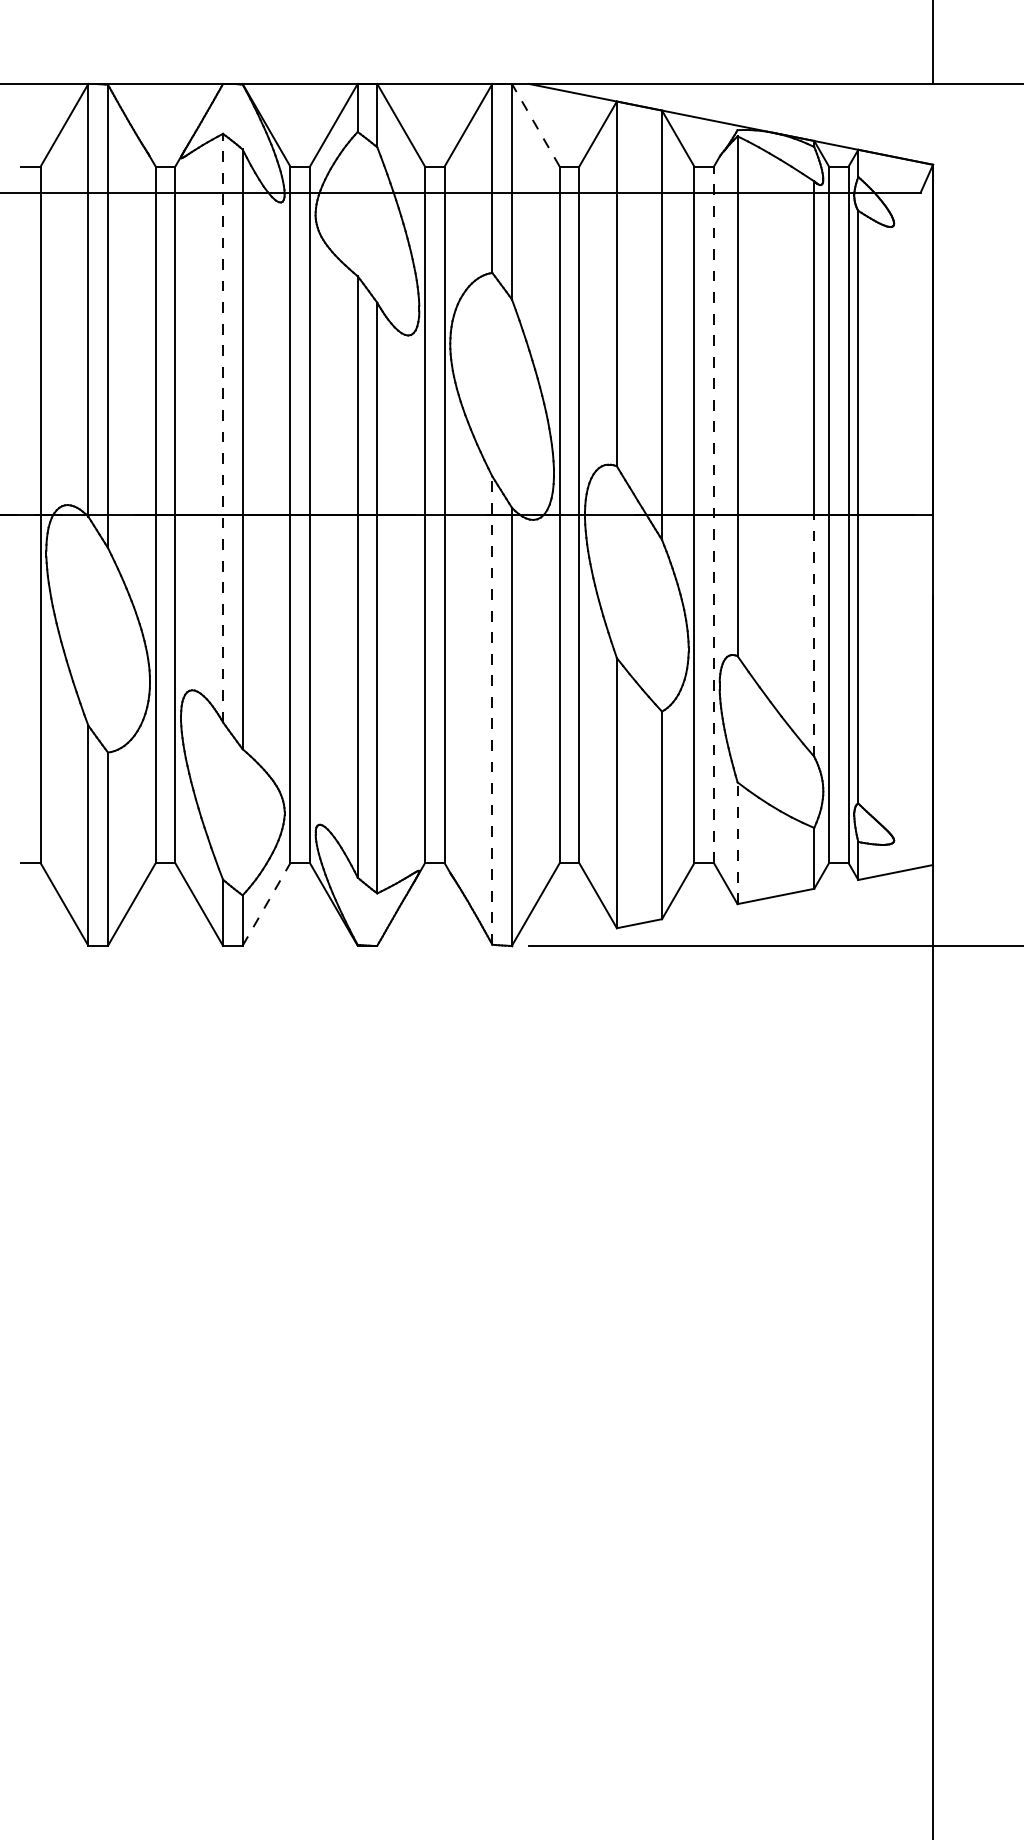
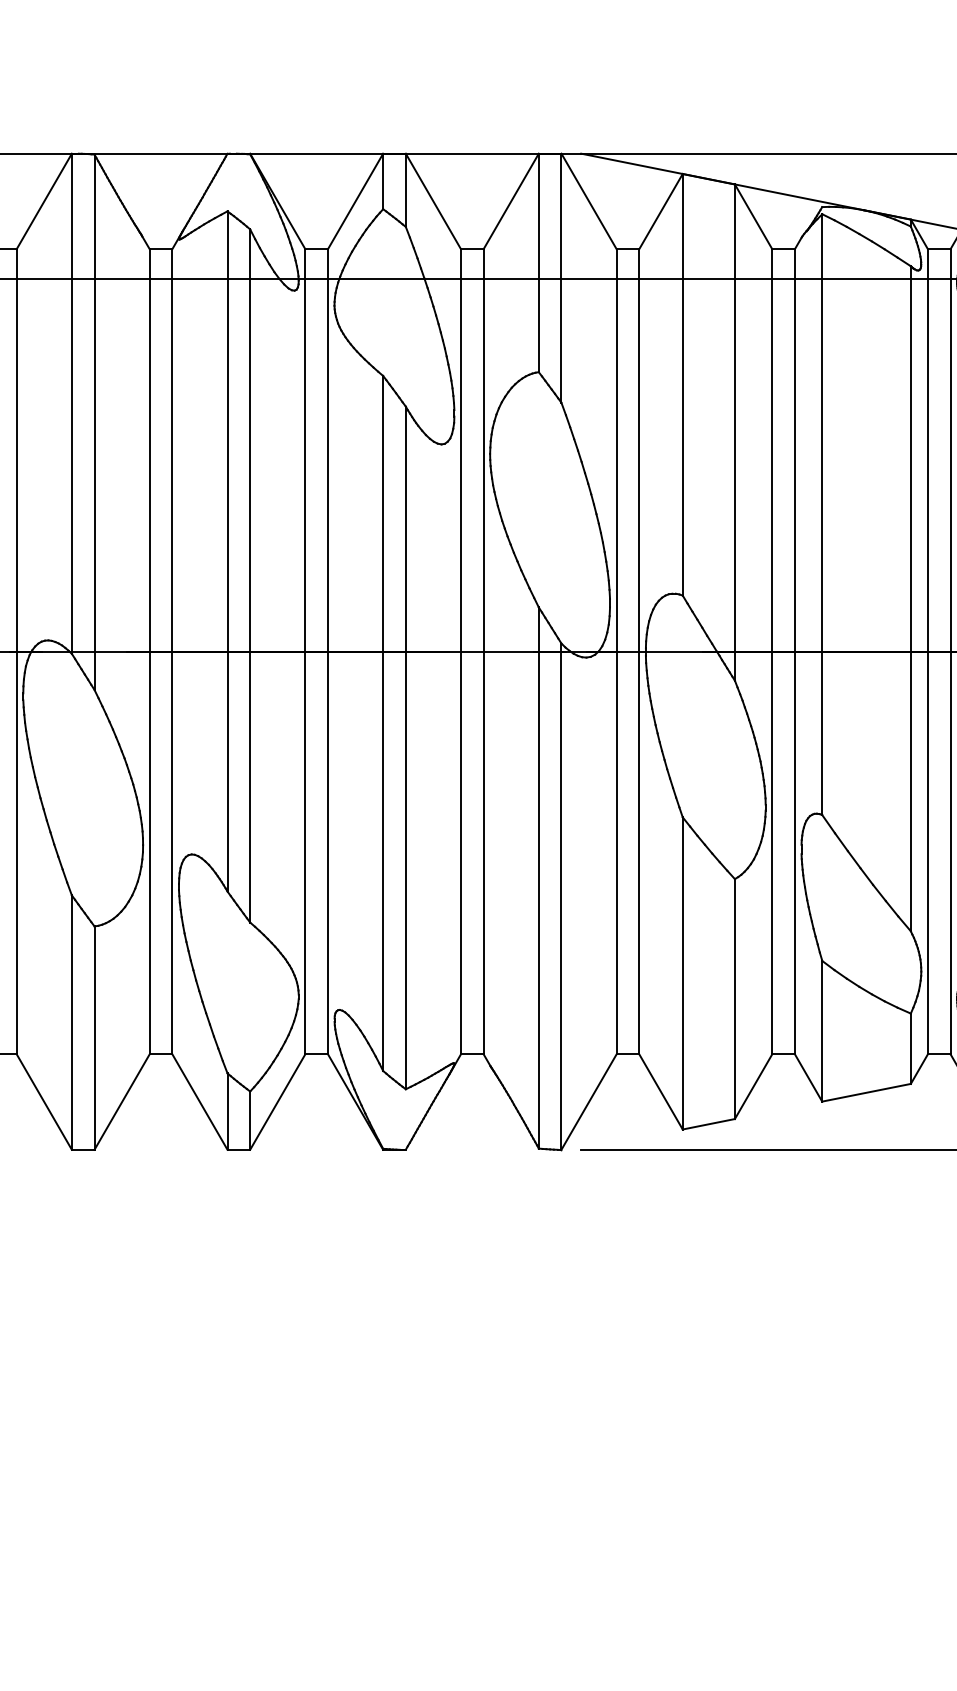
line: (535, 125) -> (588, 201), dashed -> solid
line: (223, 427) -> (228, 550), dashed -> solid
line: (713, 514) -> (794, 651), dashed -> solid
line: (814, 635) -> (911, 791), dashed -> solid
line: (492, 710) -> (538, 877), dashed -> solid
line: (737, 843) -> (822, 1031), dashed -> solid
line: (266, 904) -> (277, 1102), dashed -> solid

